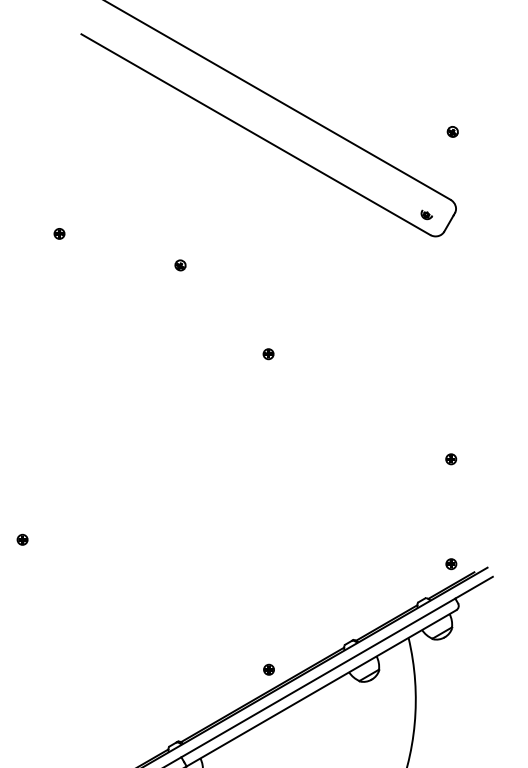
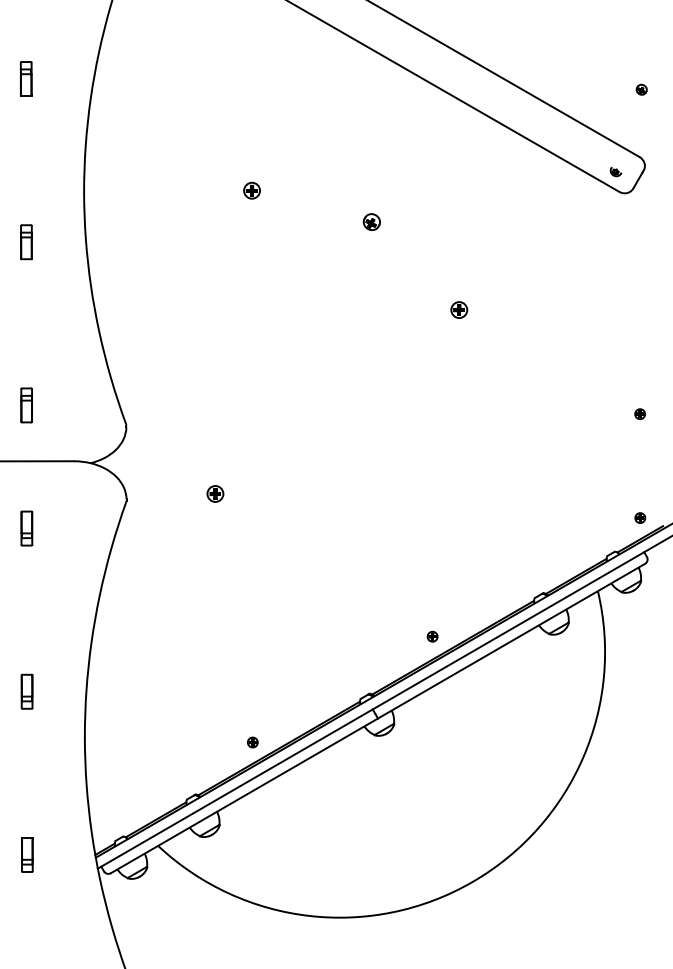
part: (58, 233) -> (251, 190), size x1.6
part: (180, 264) -> (371, 221), size x1.6
part: (267, 353) -> (458, 309), size x1.6
part: (22, 539) -> (215, 493), size x1.6
part: (268, 669) -> (432, 636), moved

